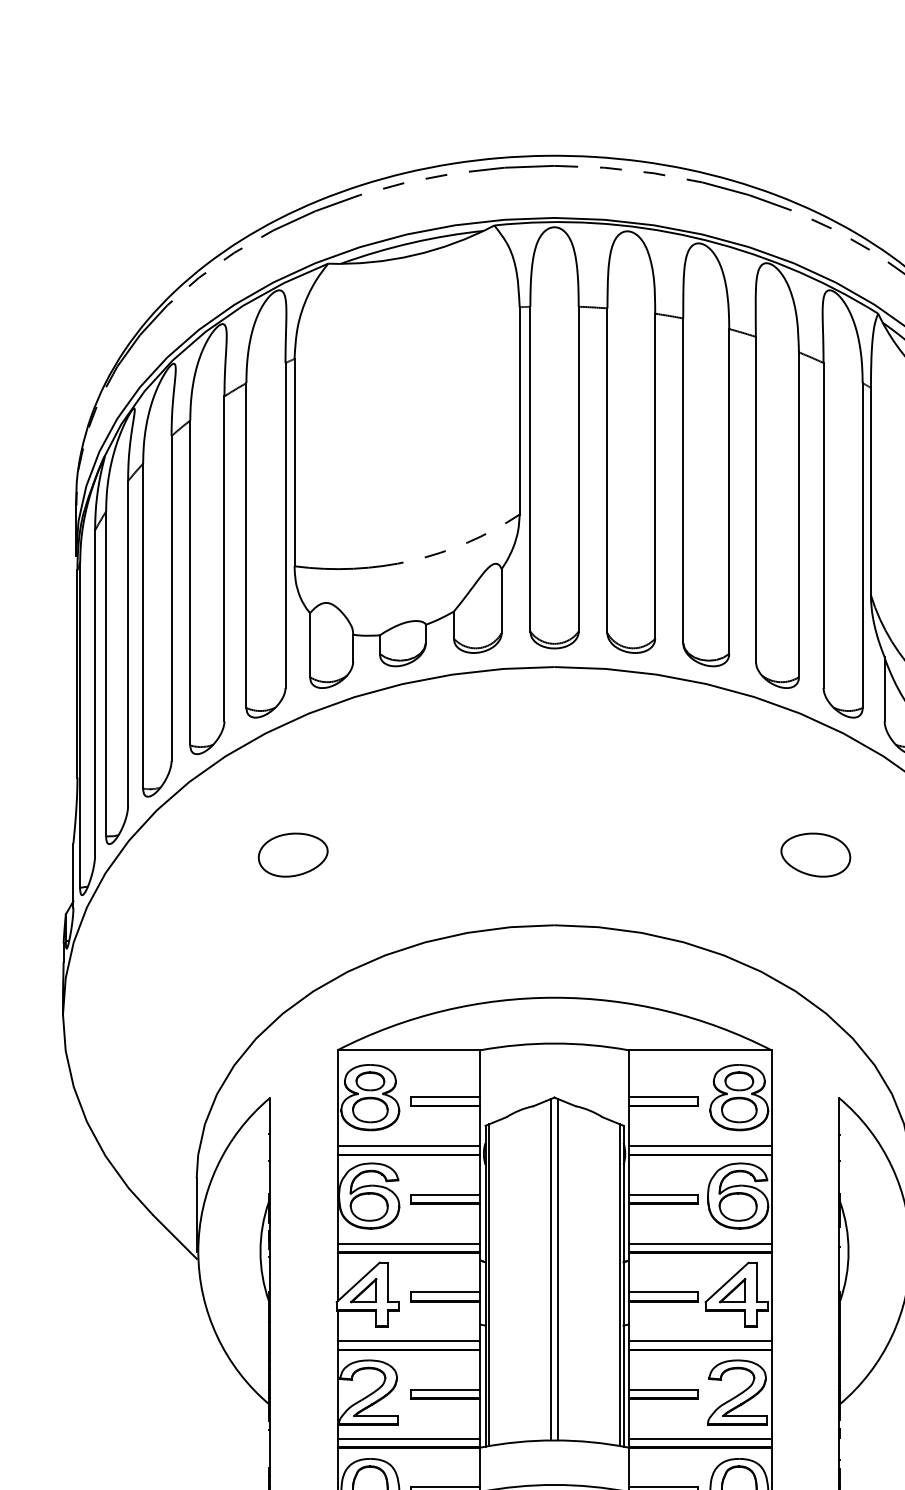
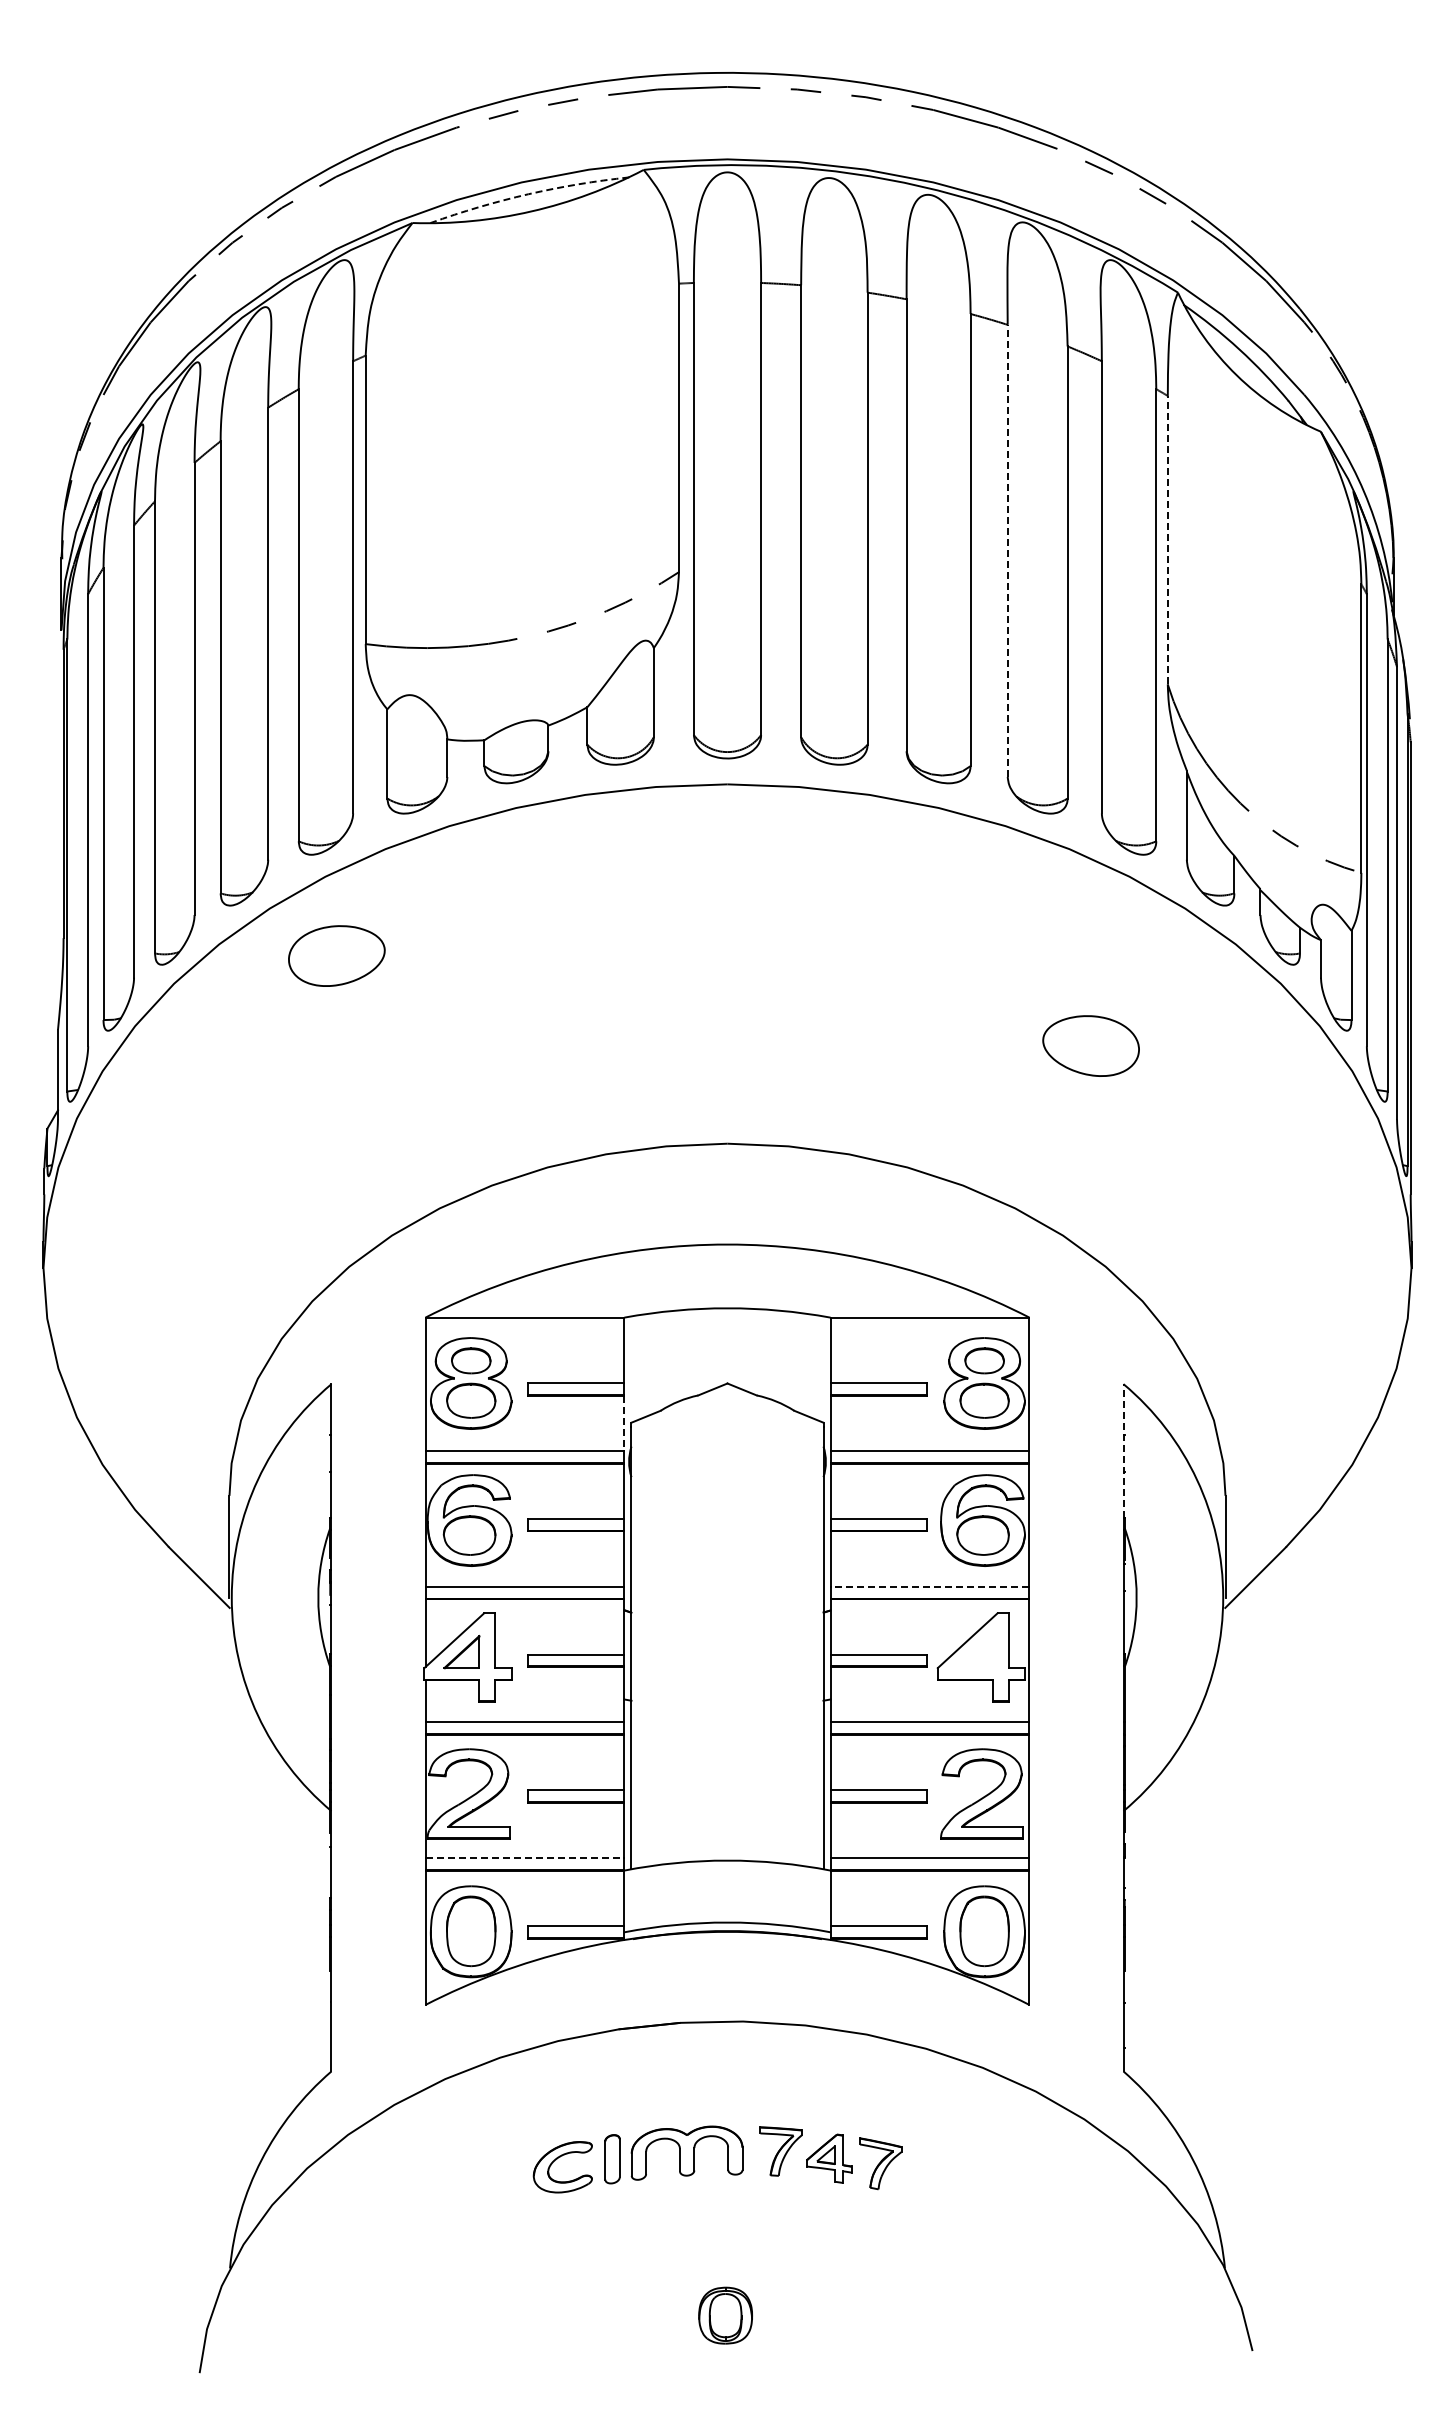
arc: (411, 243) -> (528, 194), solid -> dashed
line: (870, 491) -> (1167, 539), solid -> dashed
line: (755, 499) -> (1007, 550), solid -> dashed
part: (292, 854) -> (336, 955), moved
line: (480, 1126) -> (624, 1423), solid -> dashed
line: (839, 1145) -> (1123, 1450), solid -> dashed
line: (699, 1243) -> (929, 1586), solid -> dashed
line: (550, 1269) -> (722, 1622), removed
line: (558, 1269) -> (732, 1622), removed
line: (489, 1285) -> (636, 1644), removed
line: (619, 1285) -> (818, 1644), removed
part: (732, 1290) -> (974, 1652), removed
line: (409, 1438) -> (525, 1858), solid -> dashed

